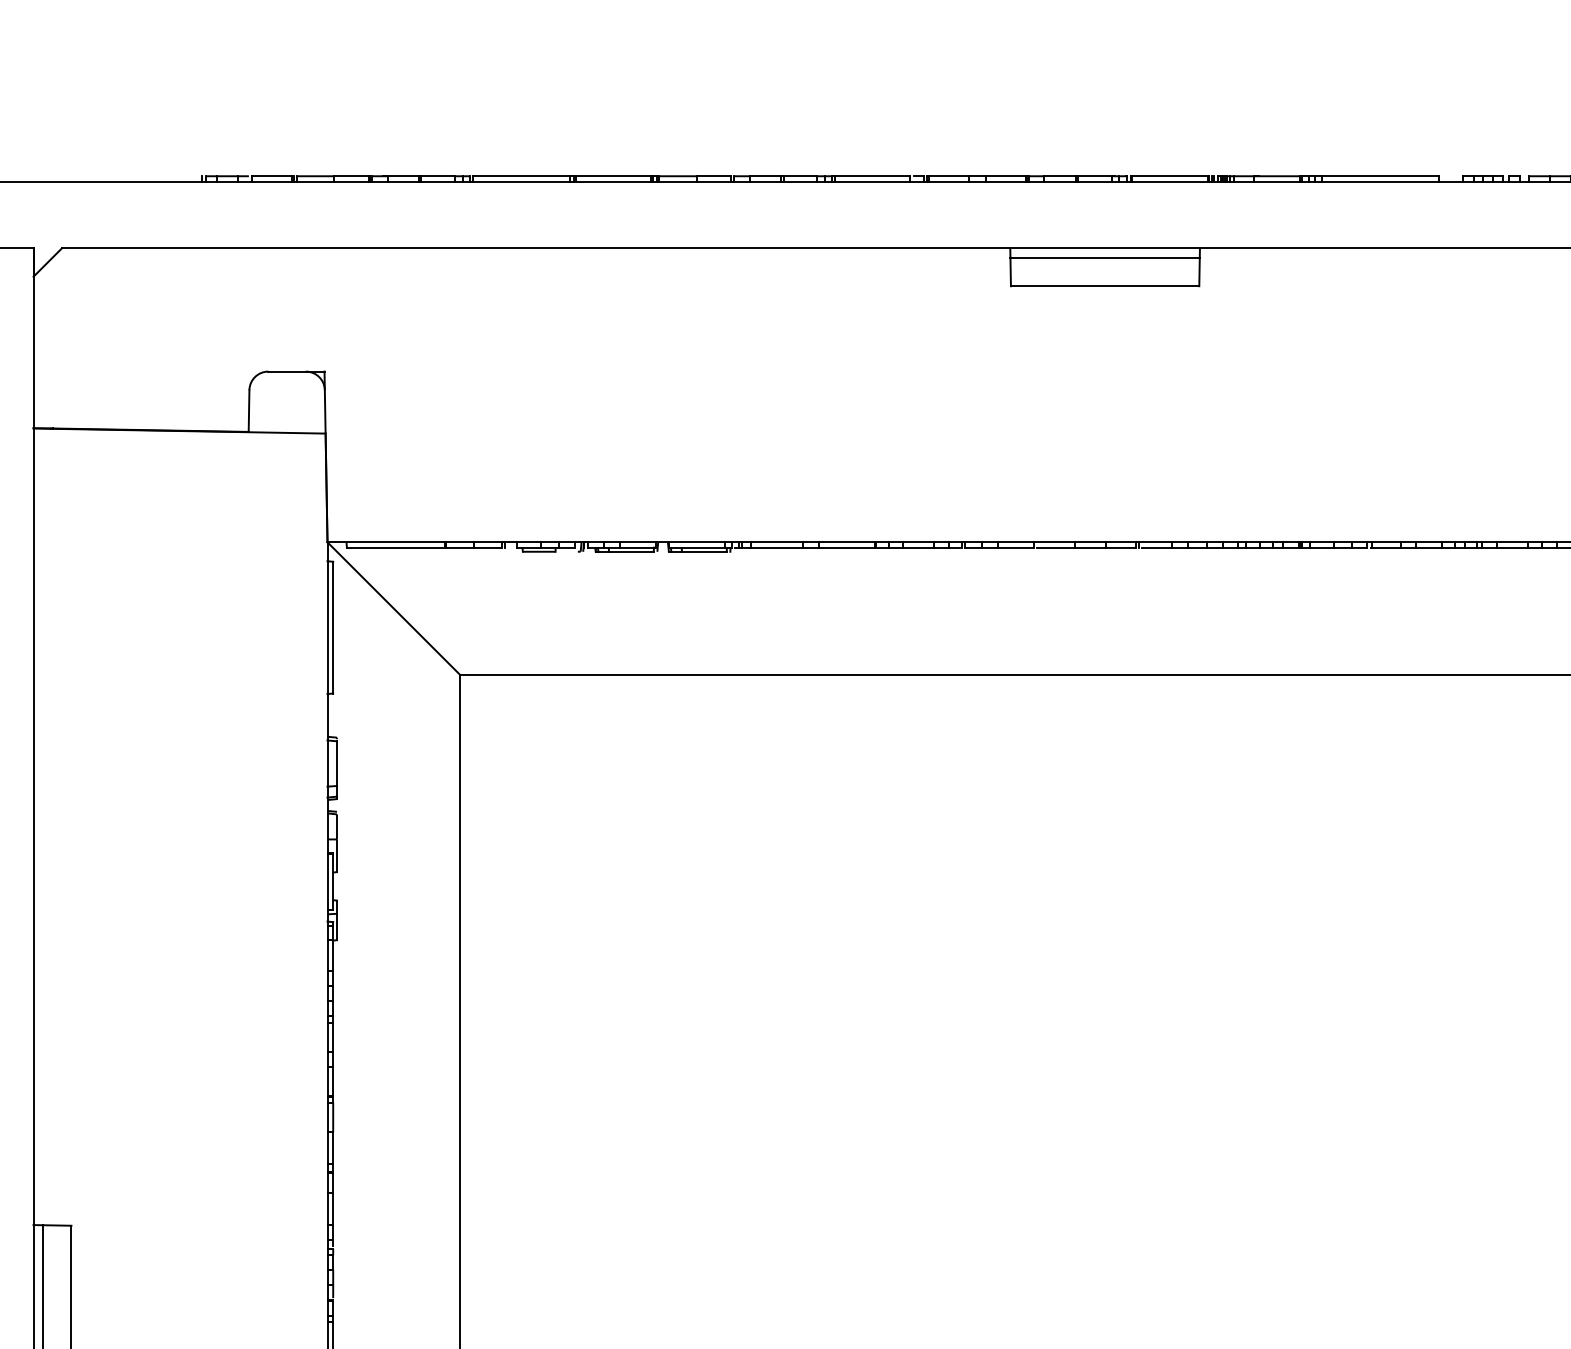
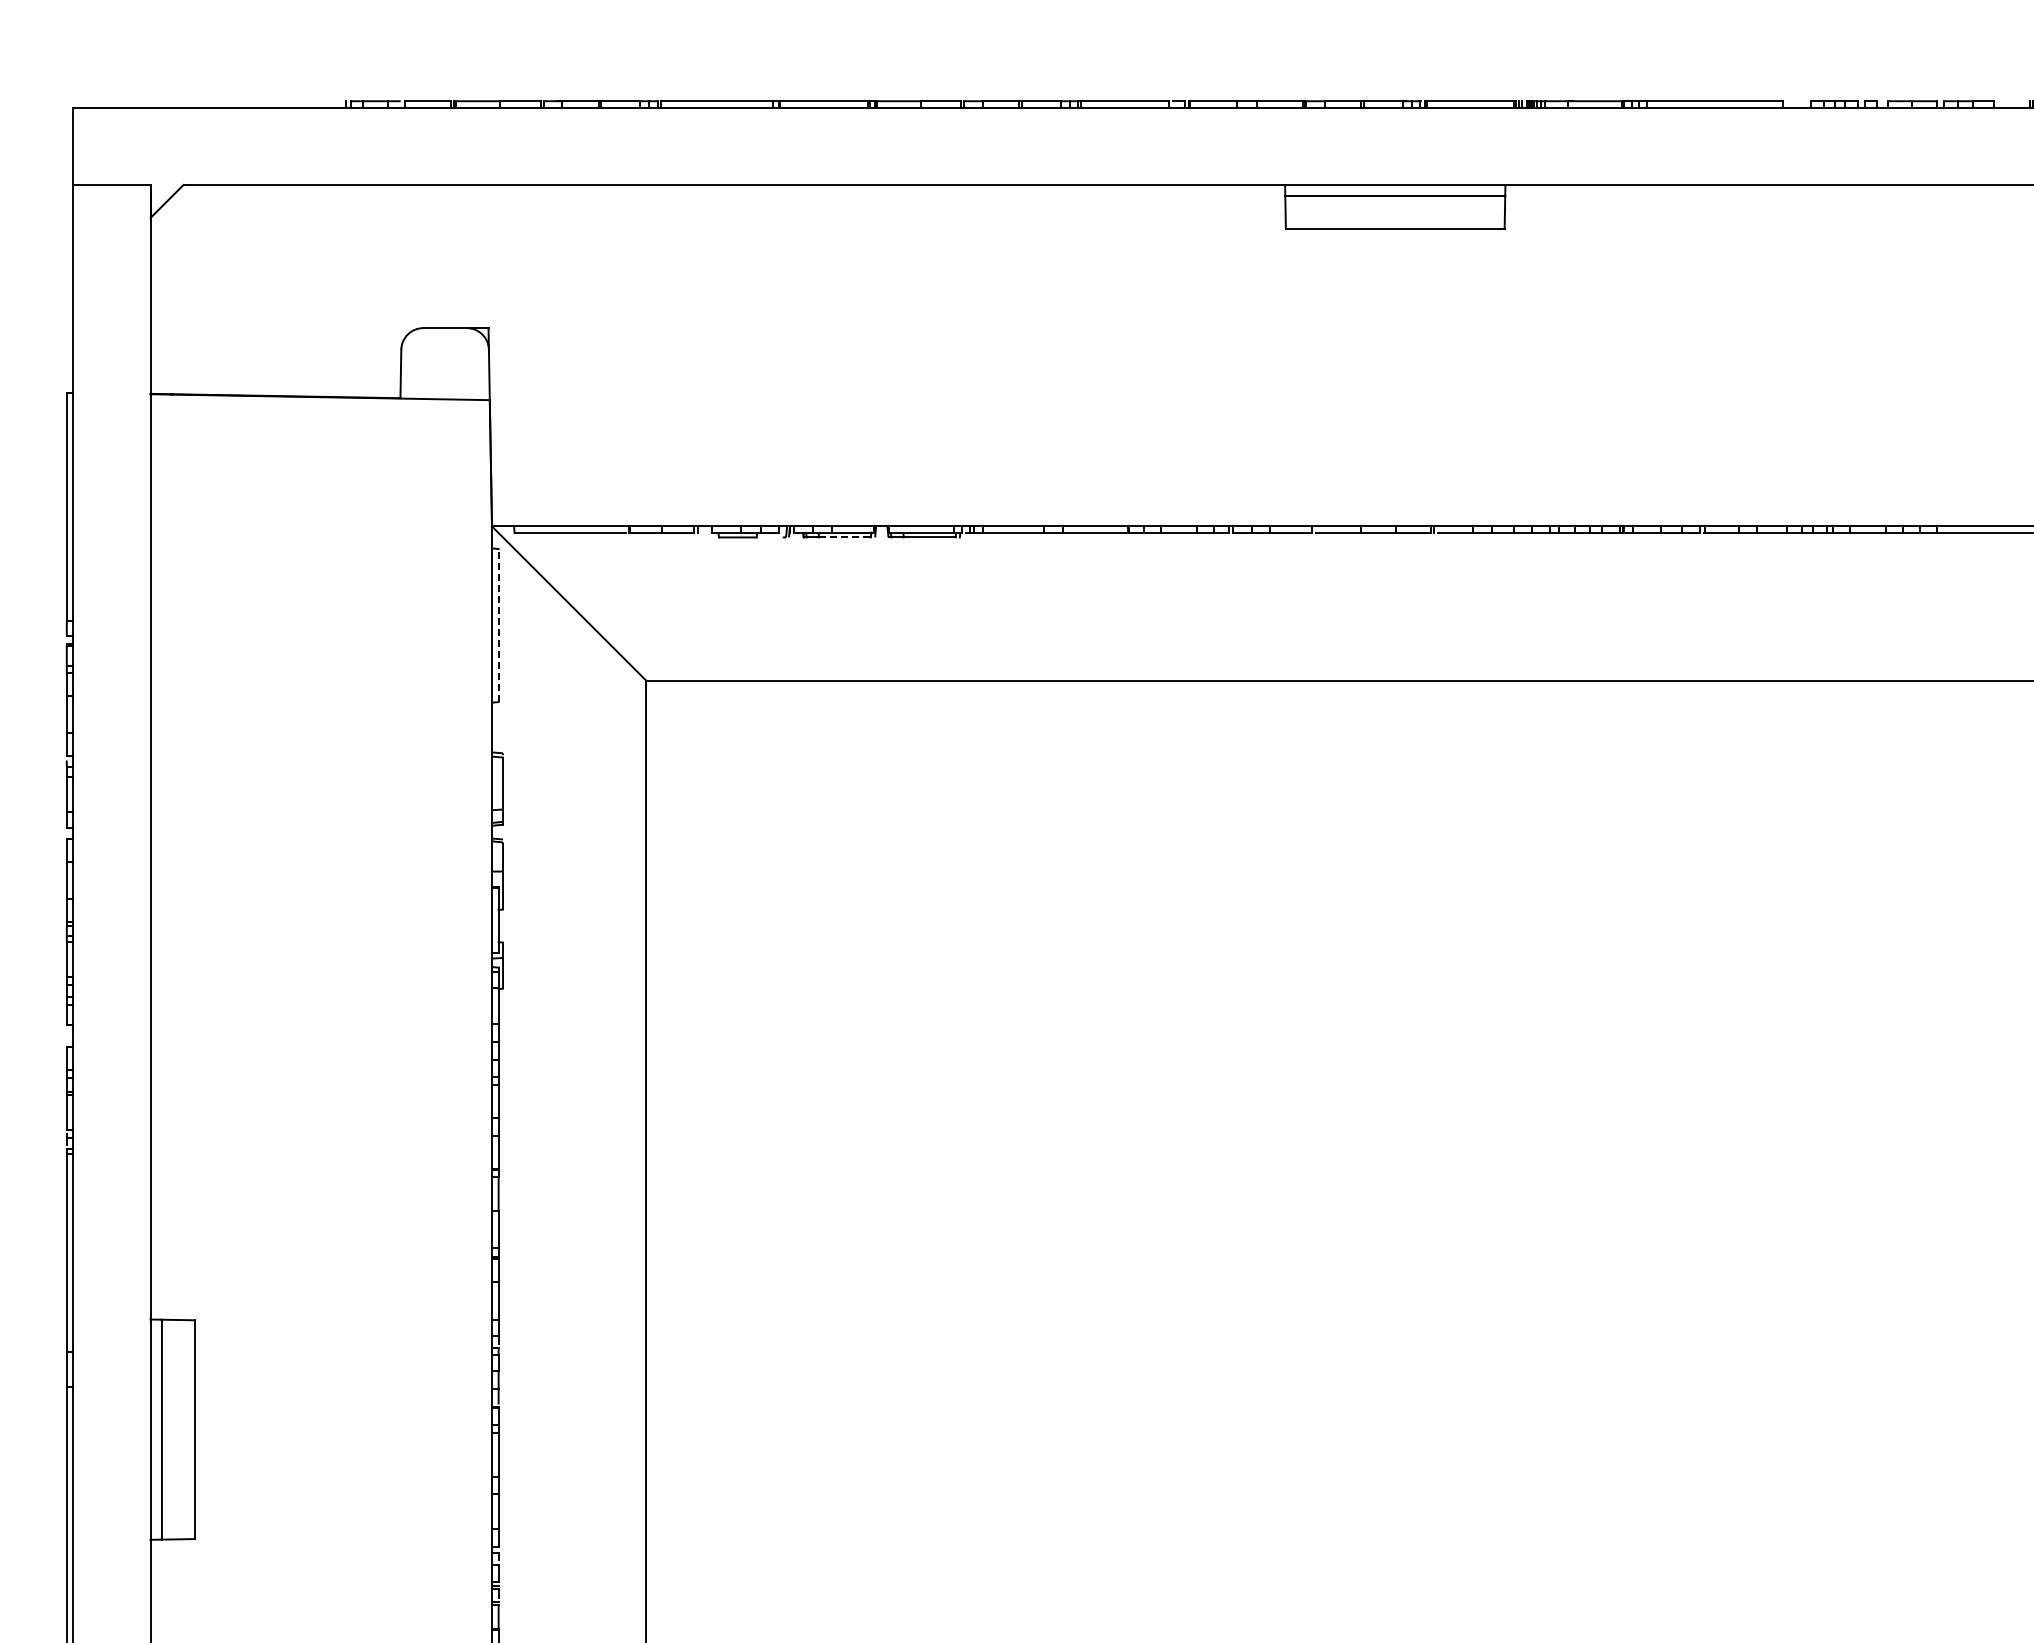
line: (630, 551) -> (844, 537), solid -> dashed
line: (333, 627) -> (498, 625), solid -> dashed

